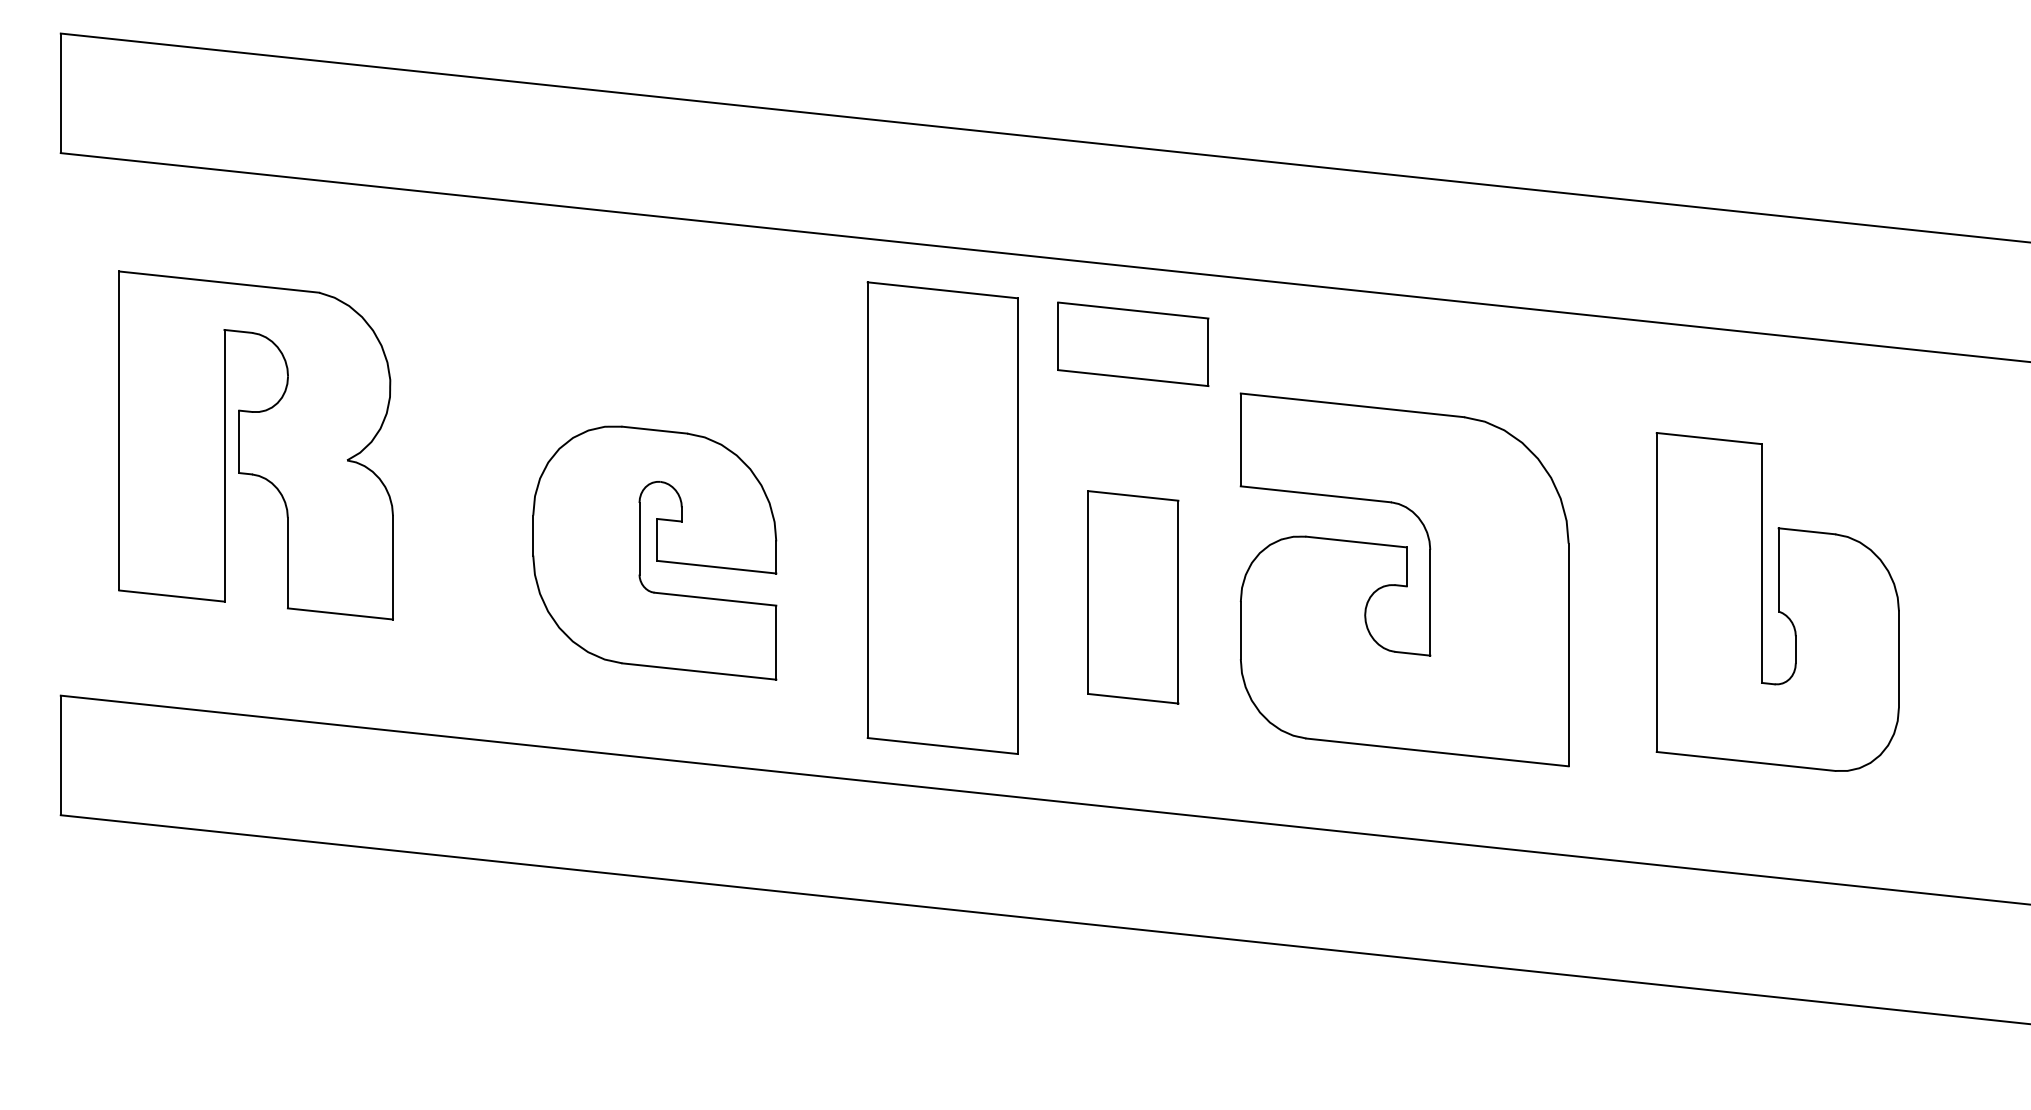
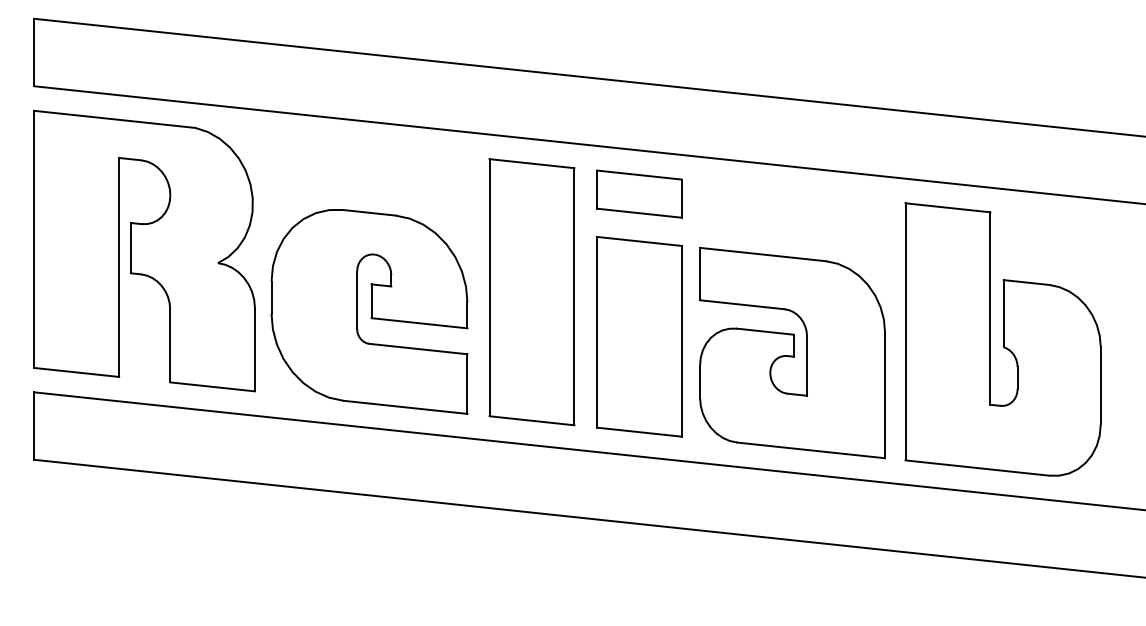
part: (255, 445) -> (144, 251), size x1.43
part: (654, 552) -> (369, 311), size x1.43
part: (1404, 580) -> (792, 353), moved
part: (1133, 596) -> (639, 336), size x1.67
part: (1776, 601) -> (1002, 339), size x1.43

